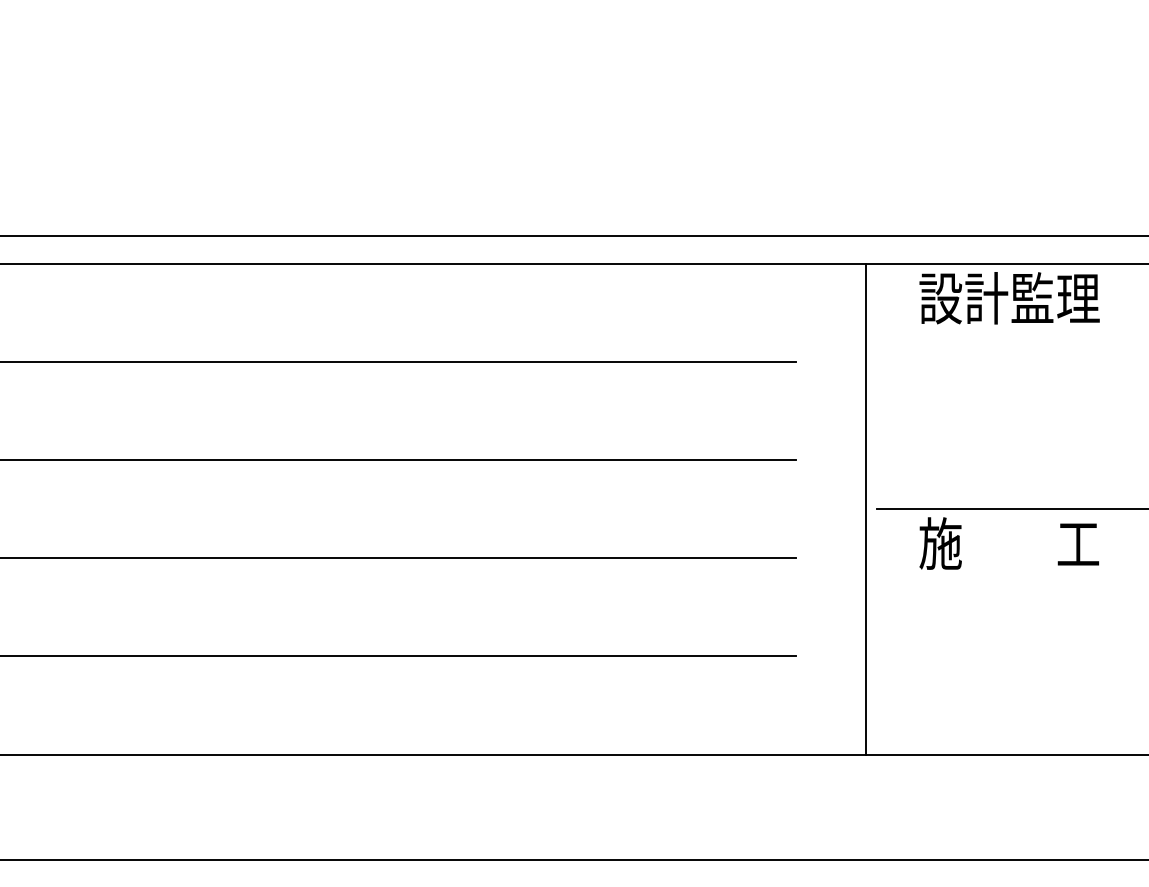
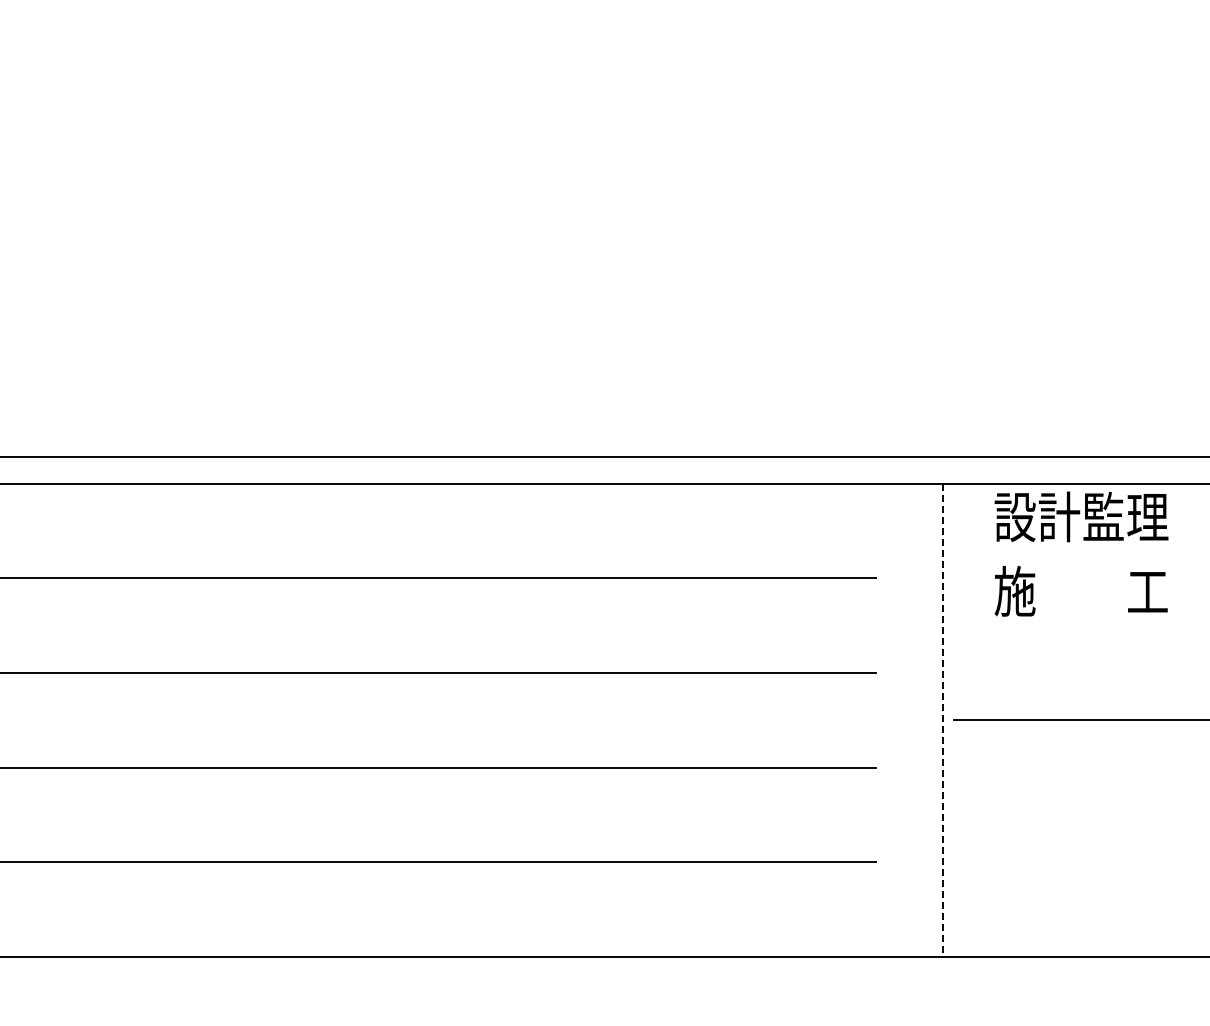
line: (866, 509) -> (943, 720), solid -> dashed
text: (1008, 543) -> (1080, 591), moved

